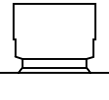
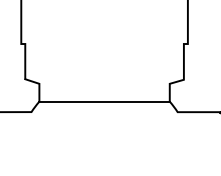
line: (54, 58) -> (104, 82), removed
line: (54, 72) -> (104, 111), removed

